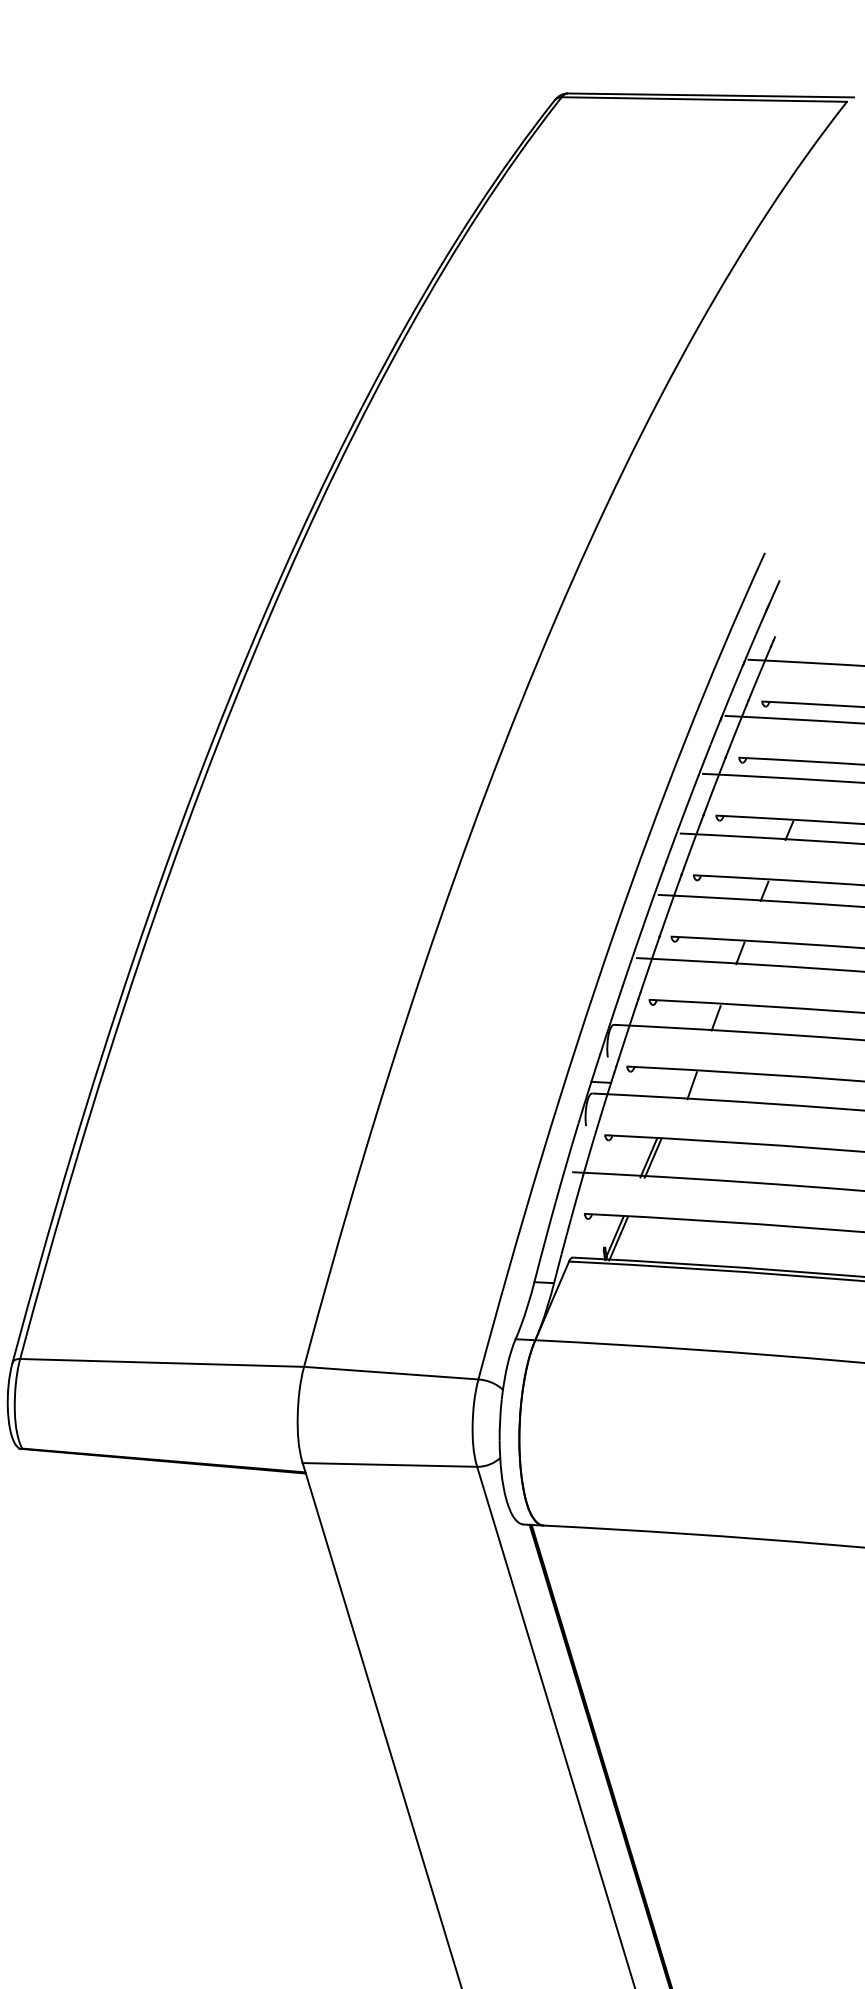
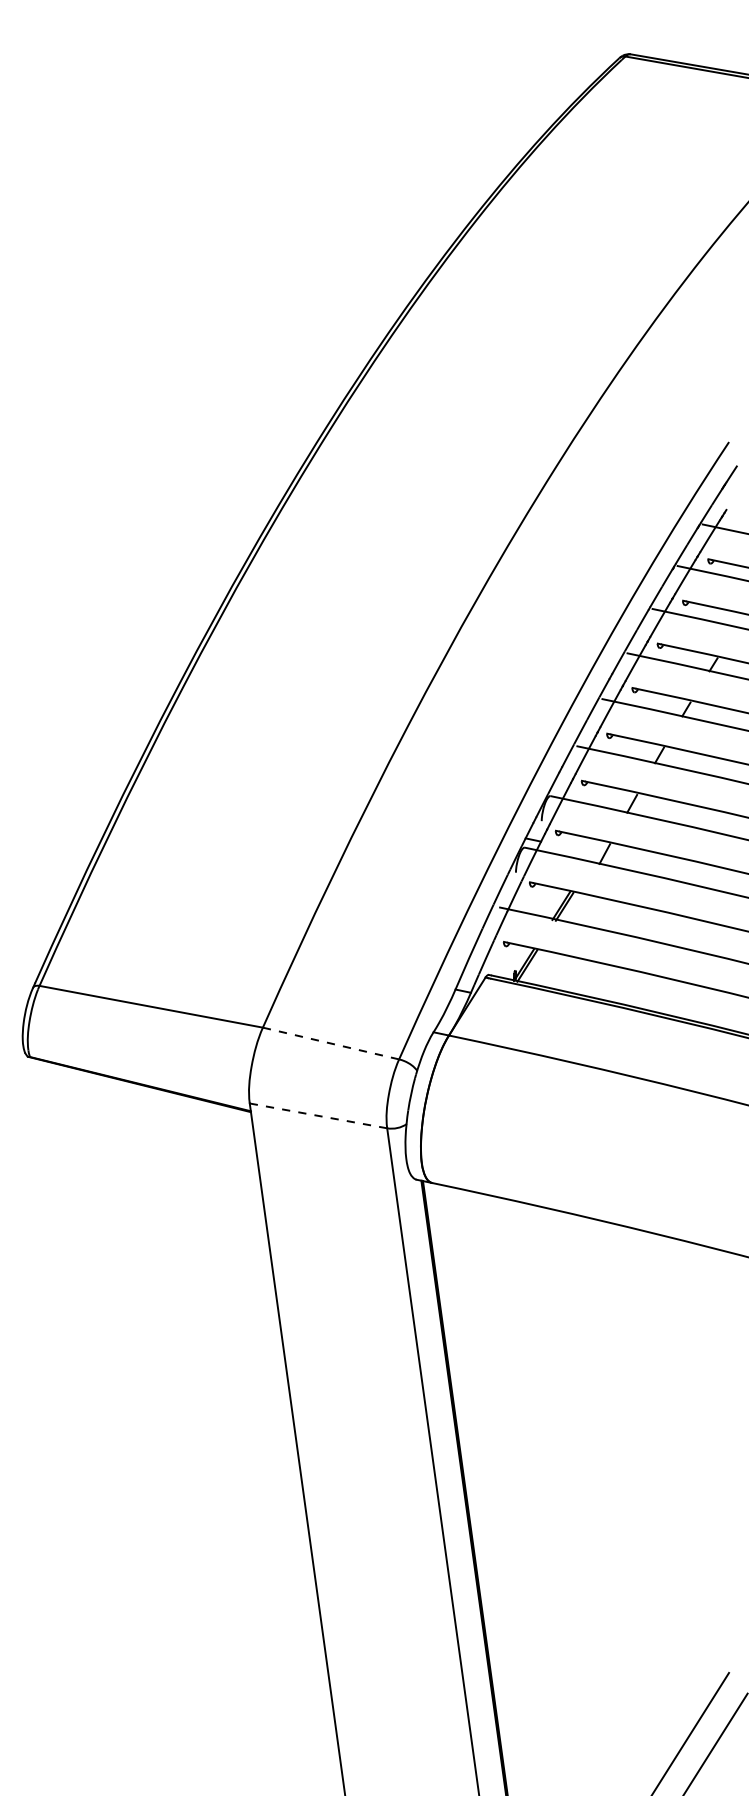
line: (391, 1373) -> (331, 1043), solid -> dashed
line: (389, 1464) -> (318, 1115), solid -> dashed

